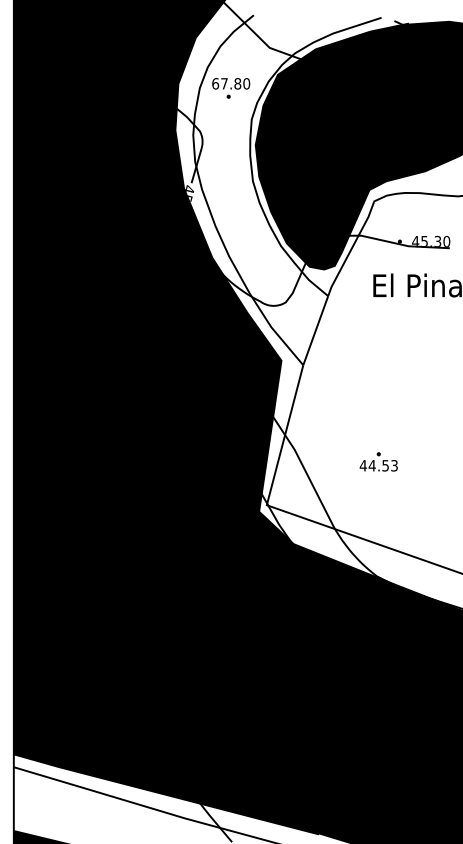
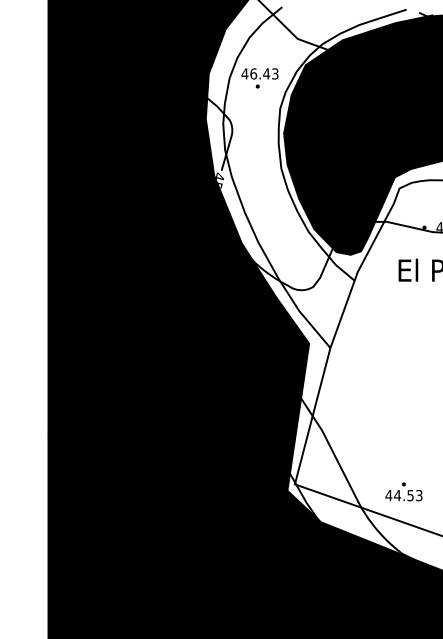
text: (230, 83) -> (259, 73), 67.80 -> 46.43
part: (378, 461) -> (403, 491), moved

